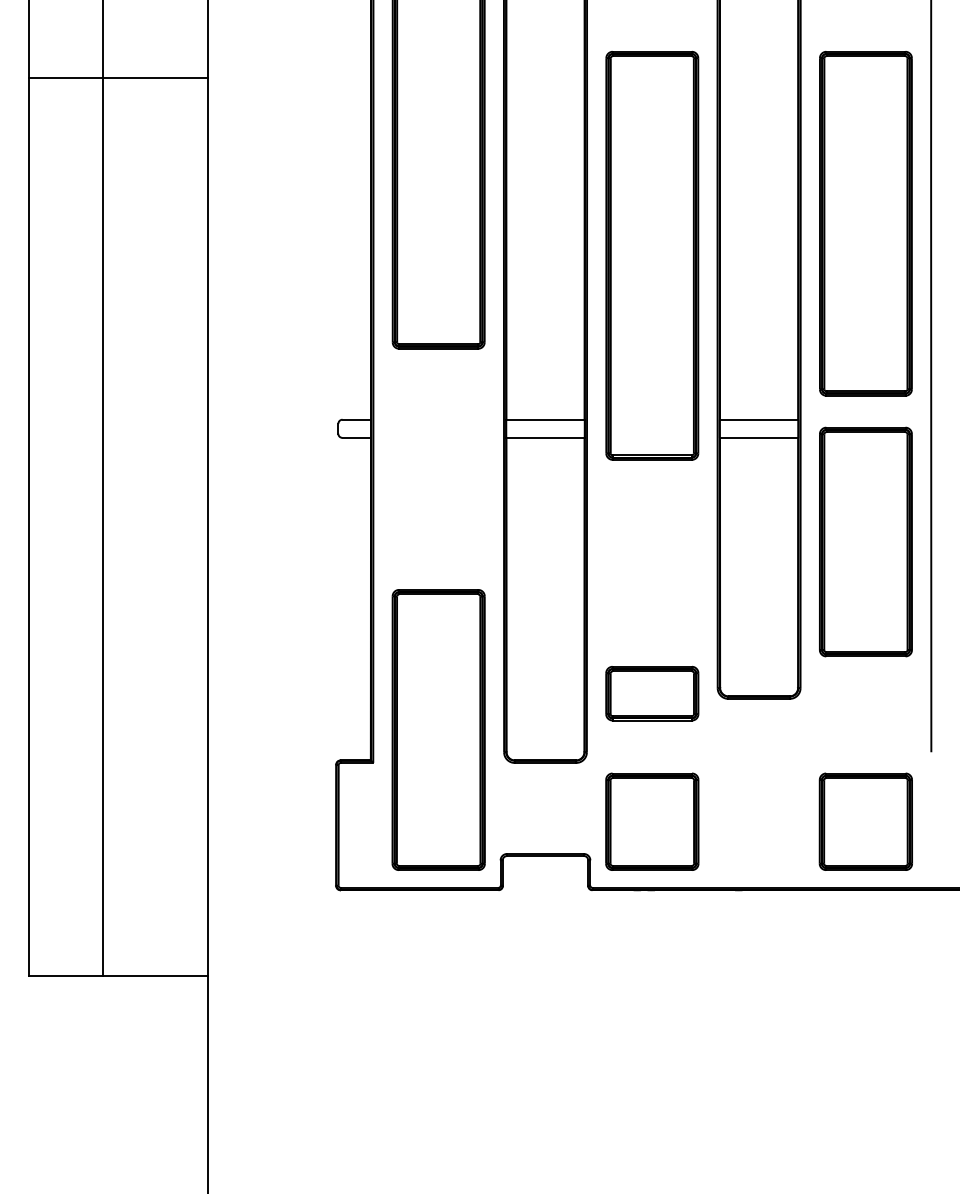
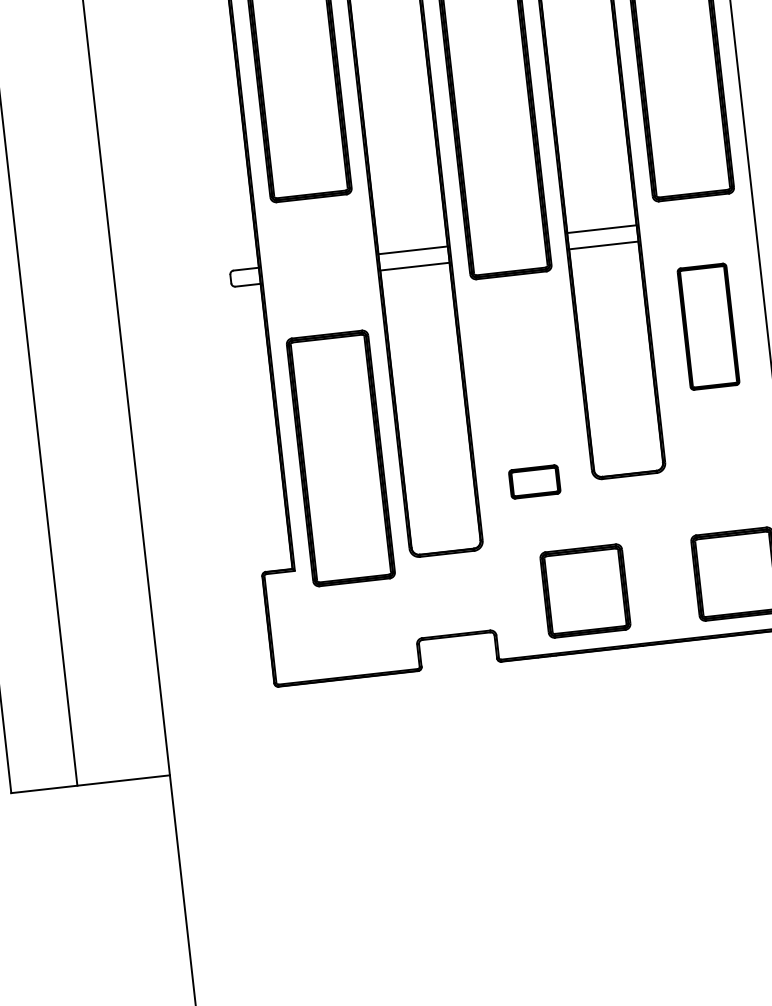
part: (865, 541) -> (708, 326), size x0.6
part: (652, 693) -> (534, 481), size x0.6
part: (438, 729) -> (340, 458), moved
part: (652, 821) -> (585, 590), moved

